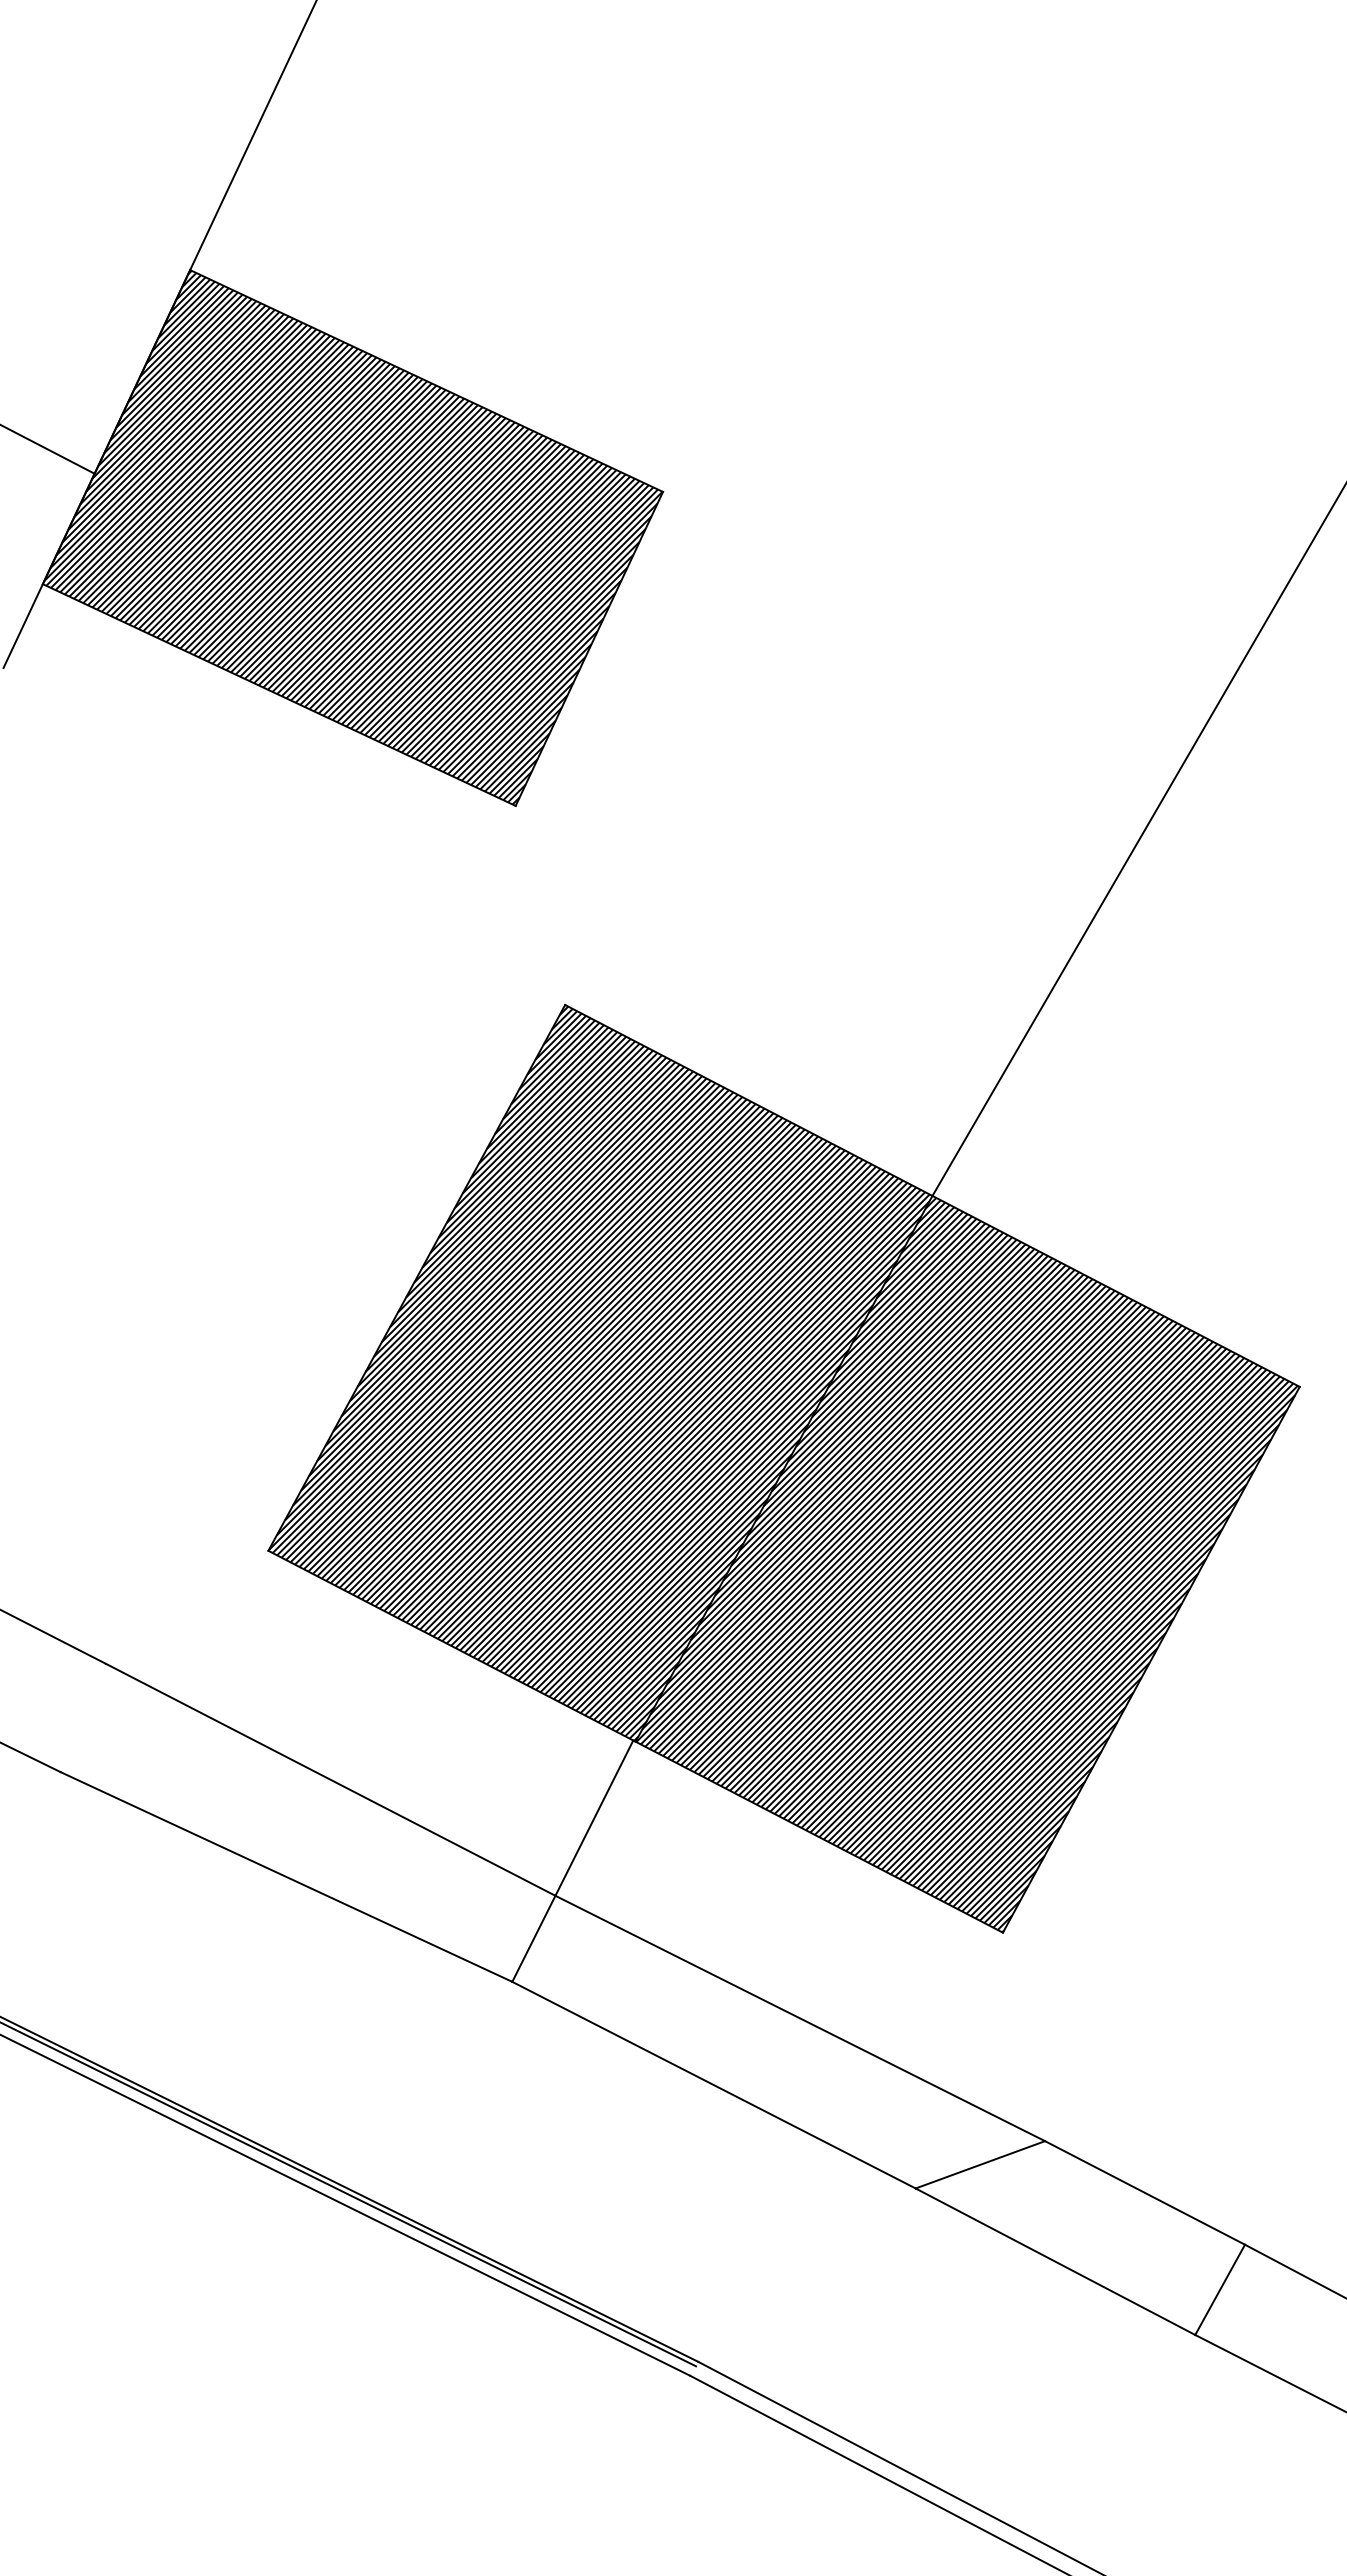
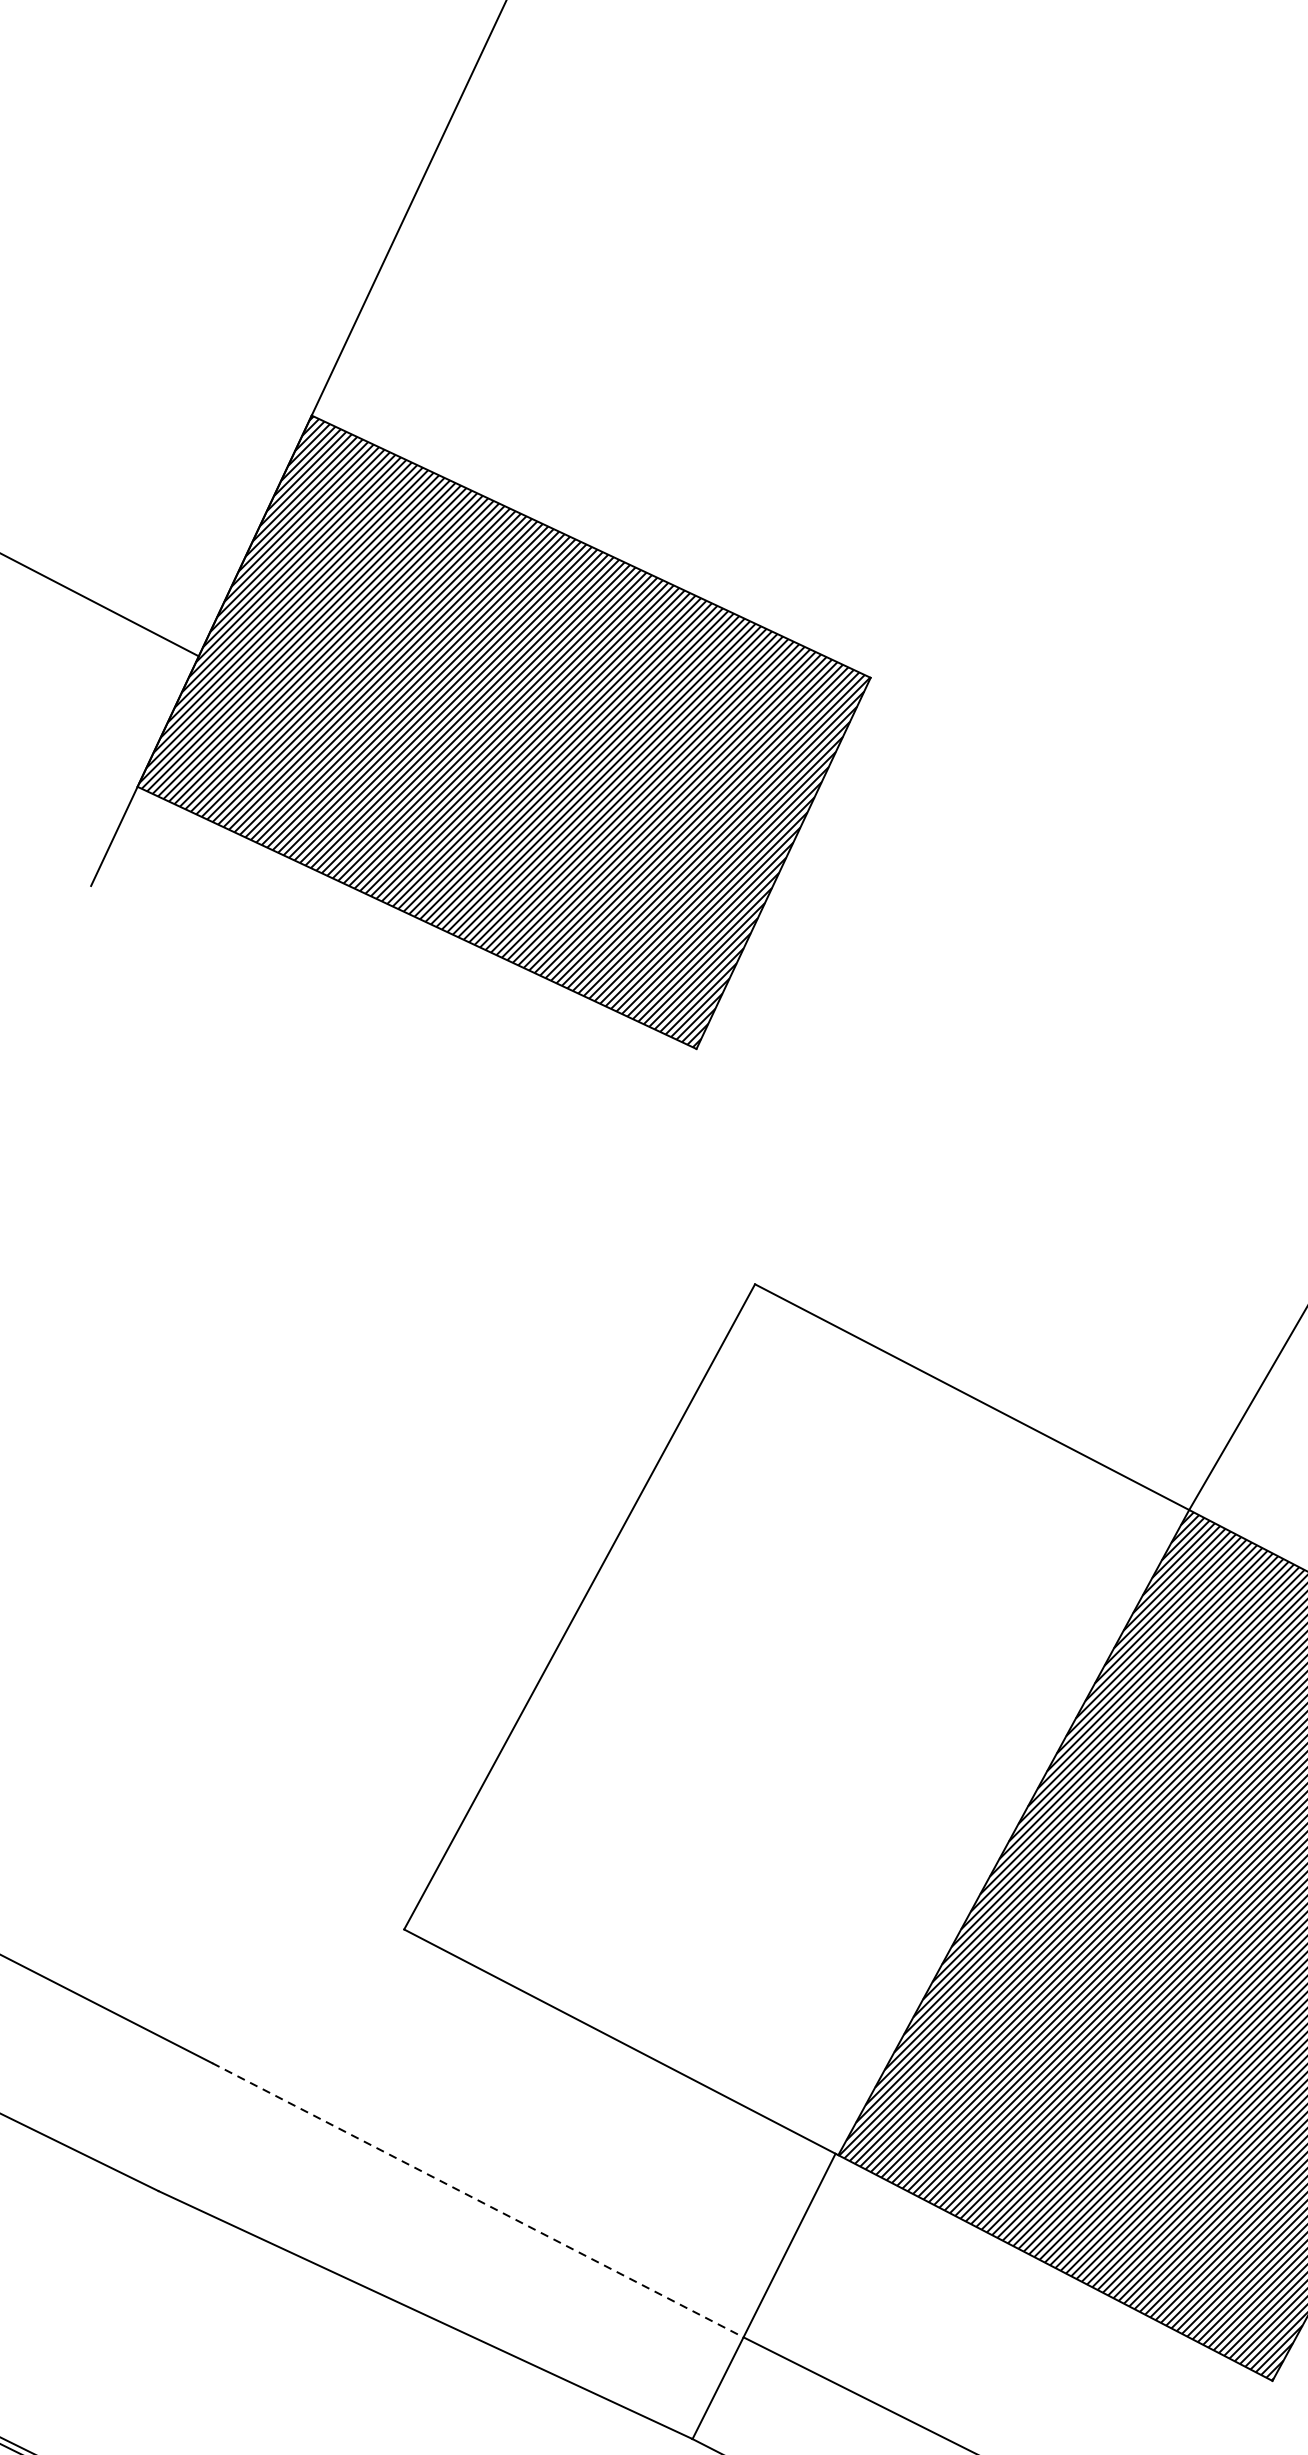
hatch: (598, 1373) -> (794, 1719), removed
line: (330, 1779) -> (477, 2199), solid -> dashed

